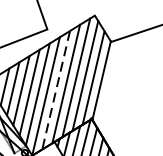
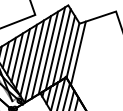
line: (108, 84) -> (77, 53), added
line: (56, 90) -> (41, 57), dashed -> solid

